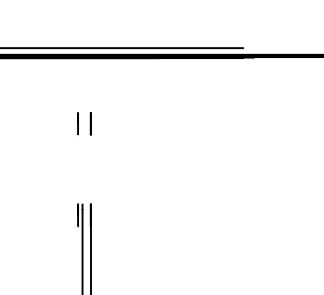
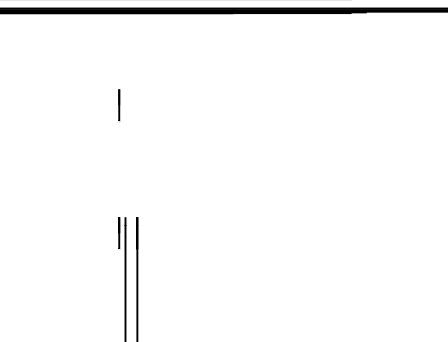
line: (90, 123) -> (136, 104), removed

